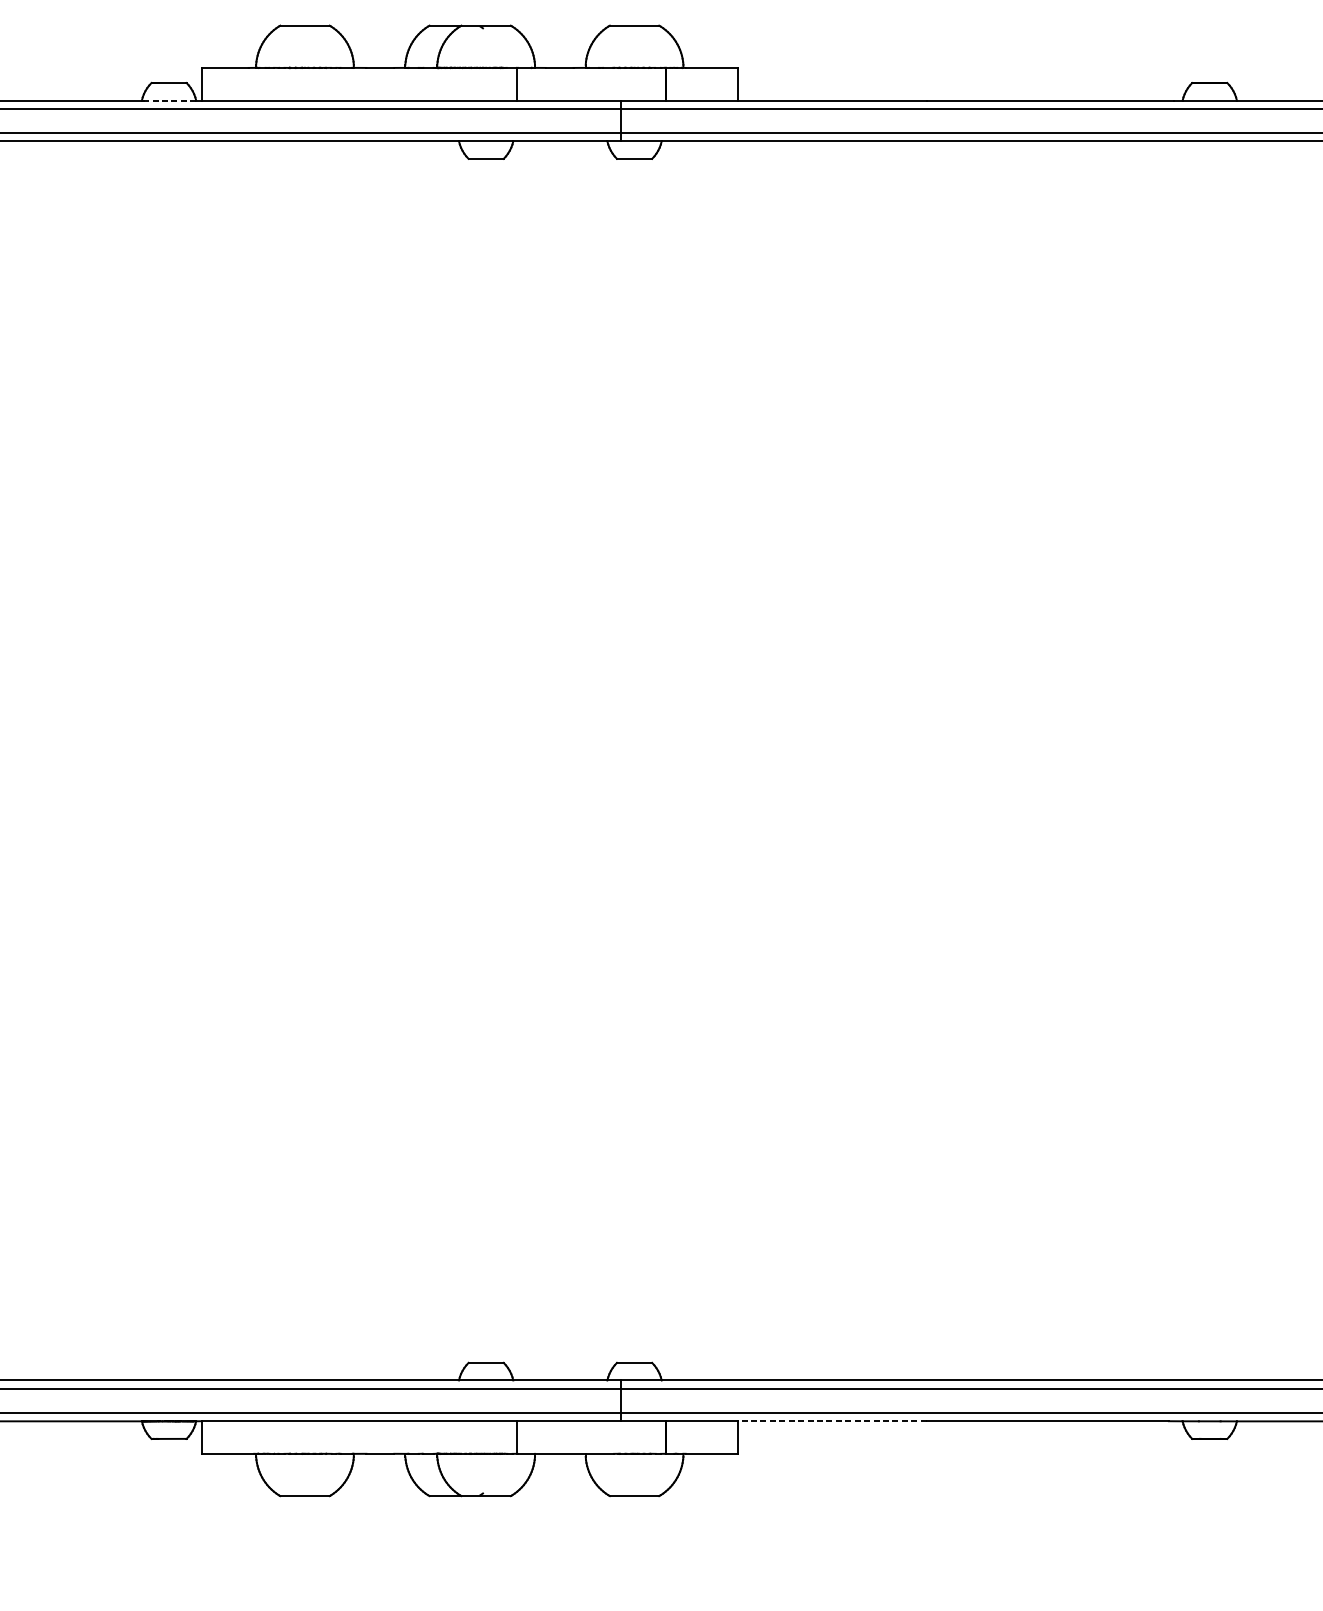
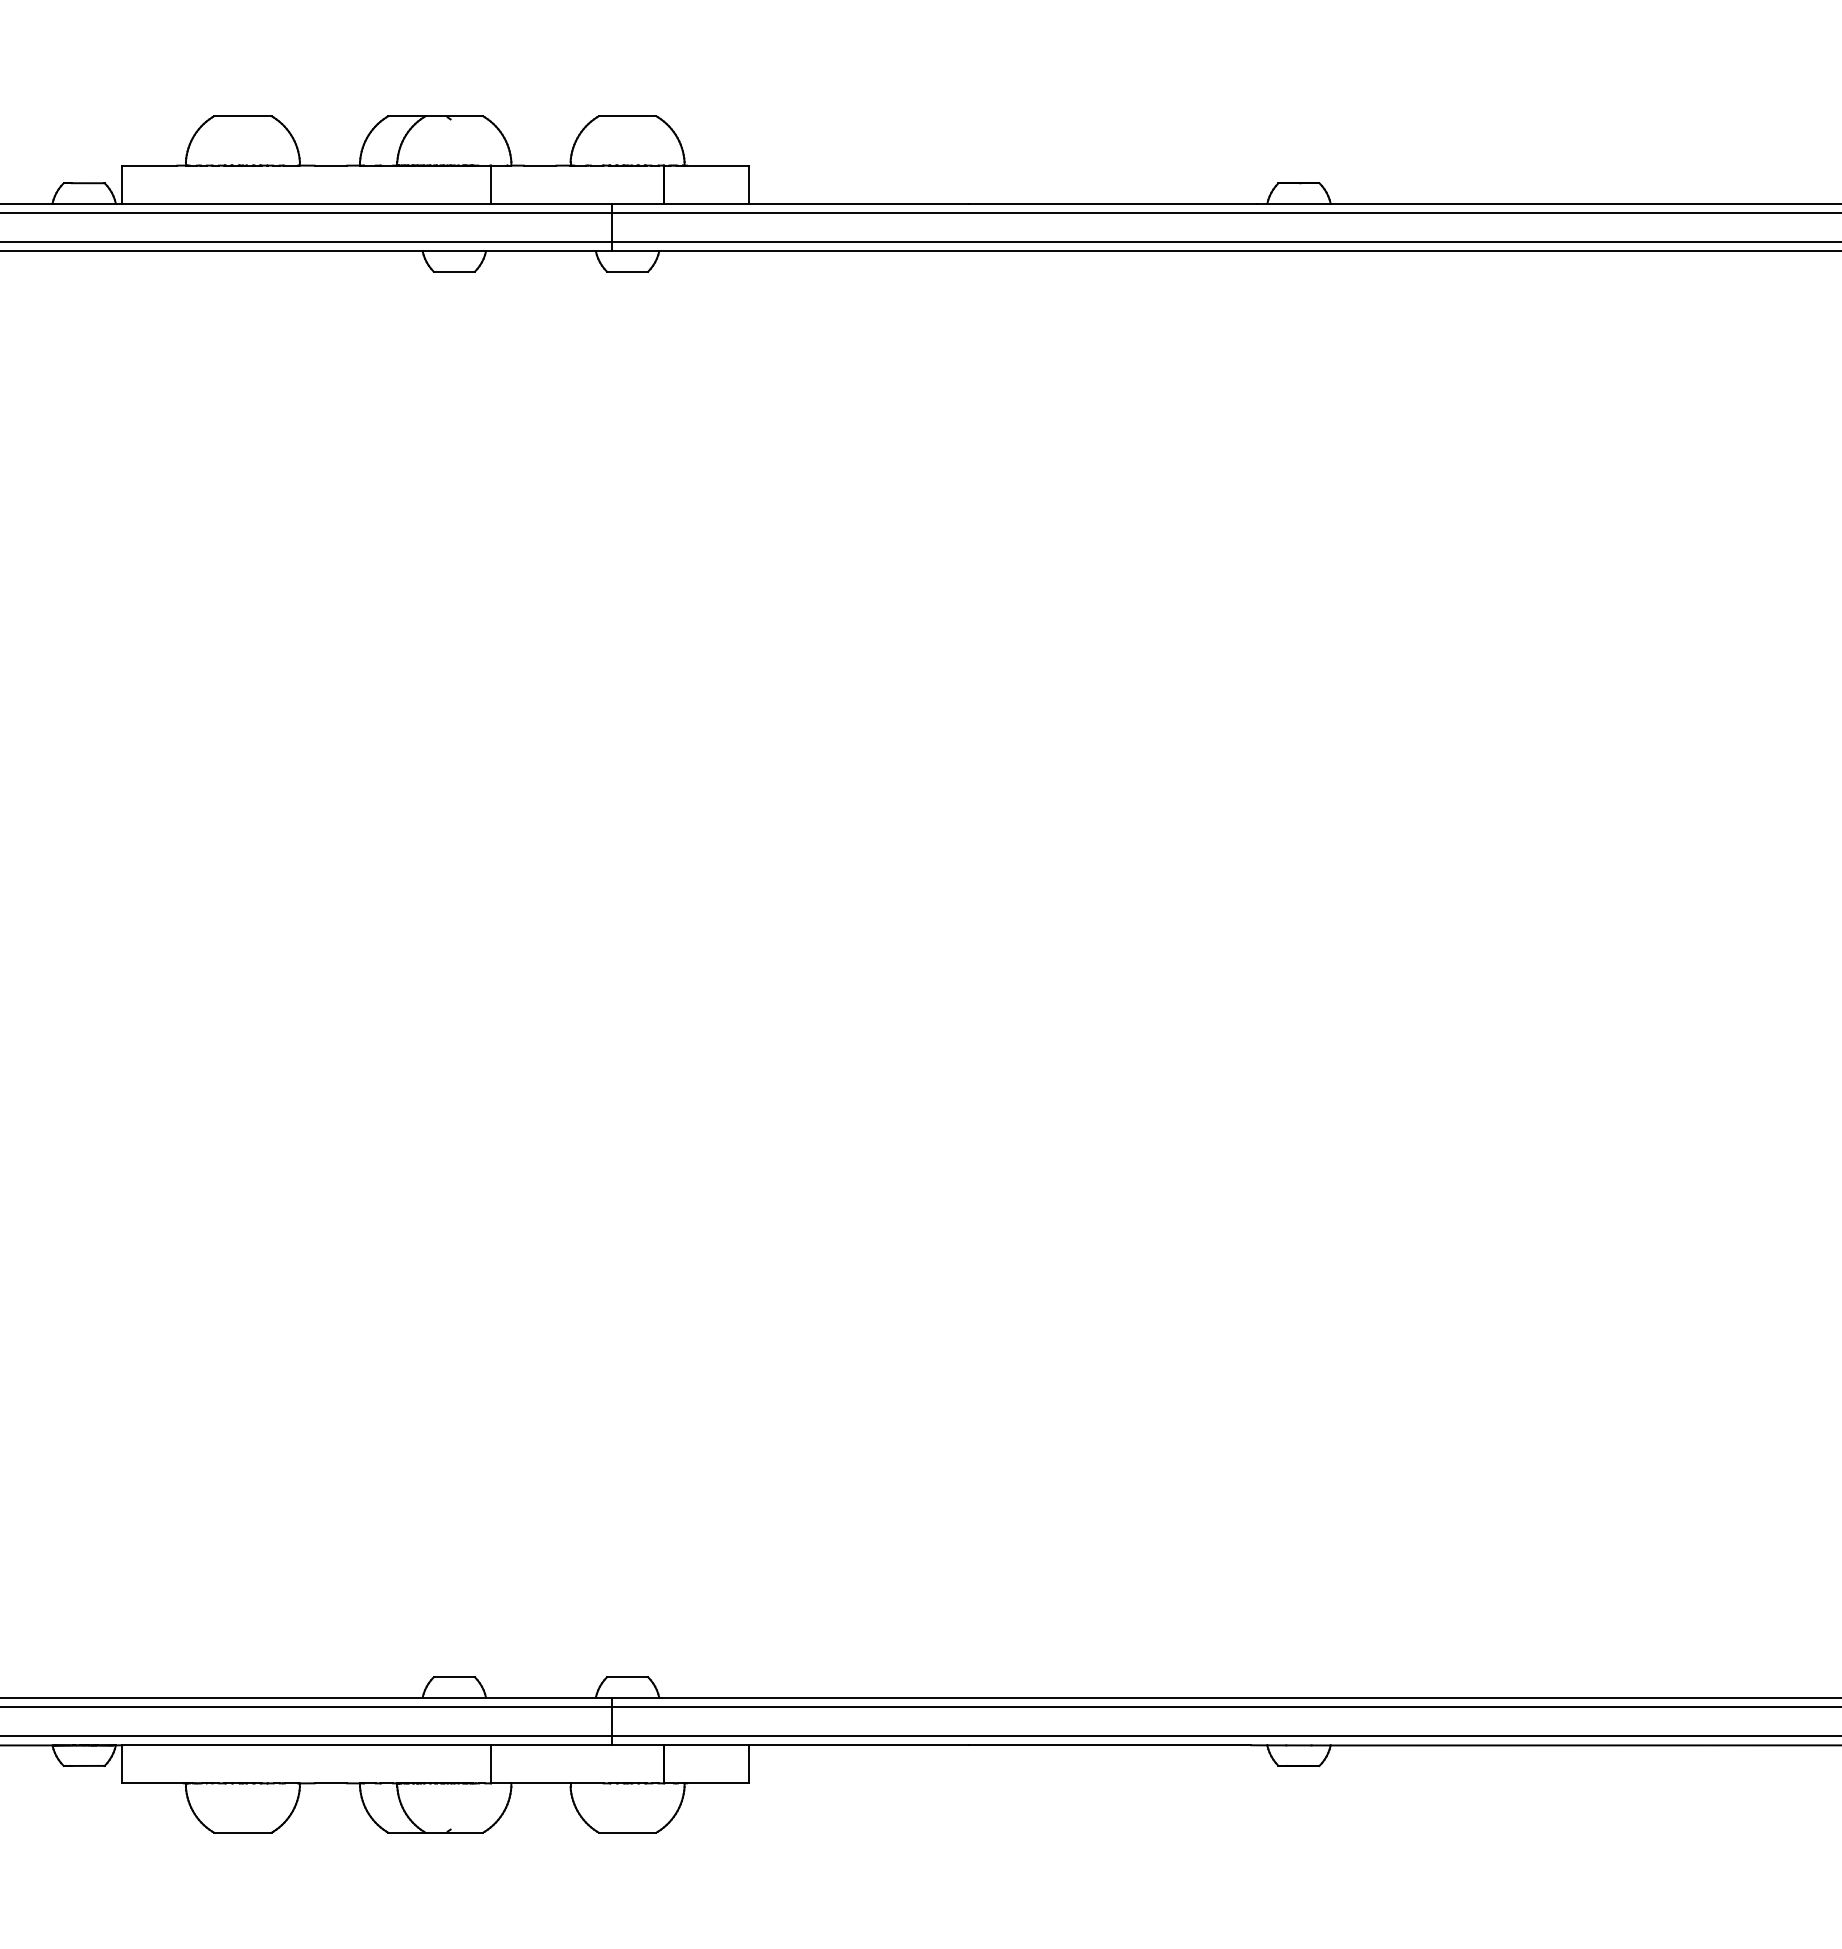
line: (170, 100) -> (85, 203), dashed -> solid
line: (832, 1421) -> (858, 1745), dashed -> solid

